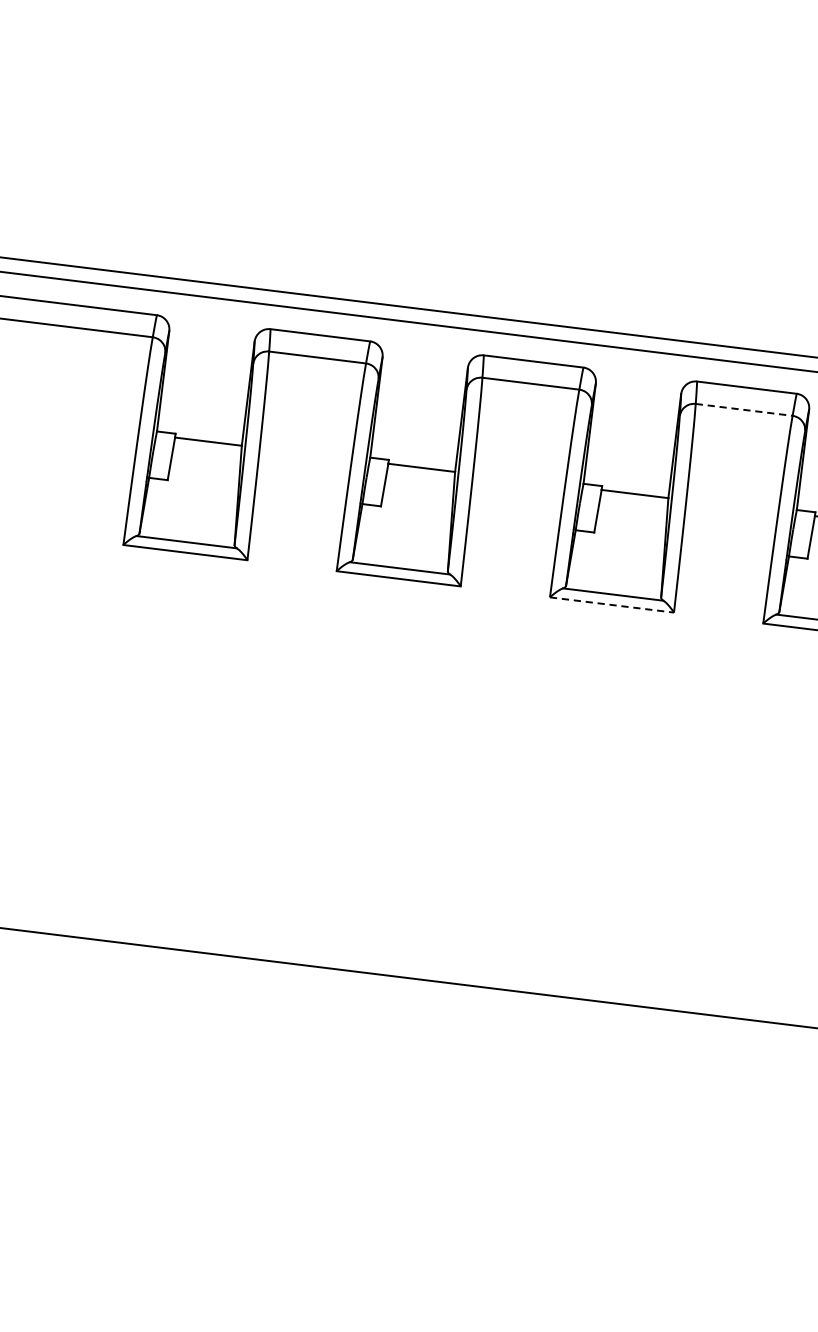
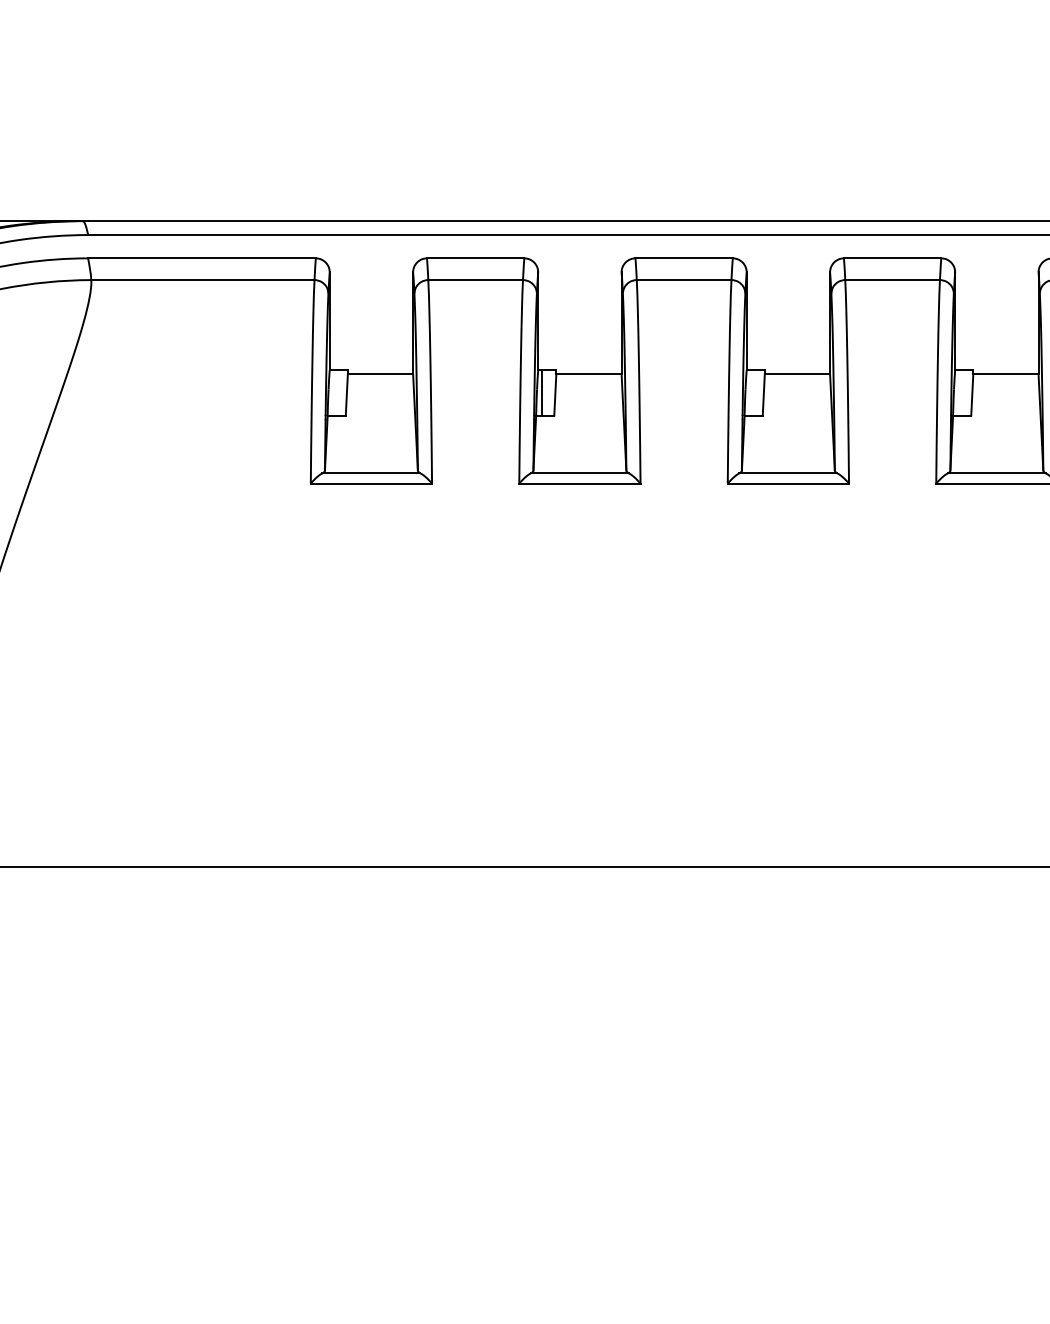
line: (745, 410) -> (893, 280), dashed -> solid
line: (370, 480) -> (541, 392), added
line: (612, 604) -> (788, 483), dashed -> solid

